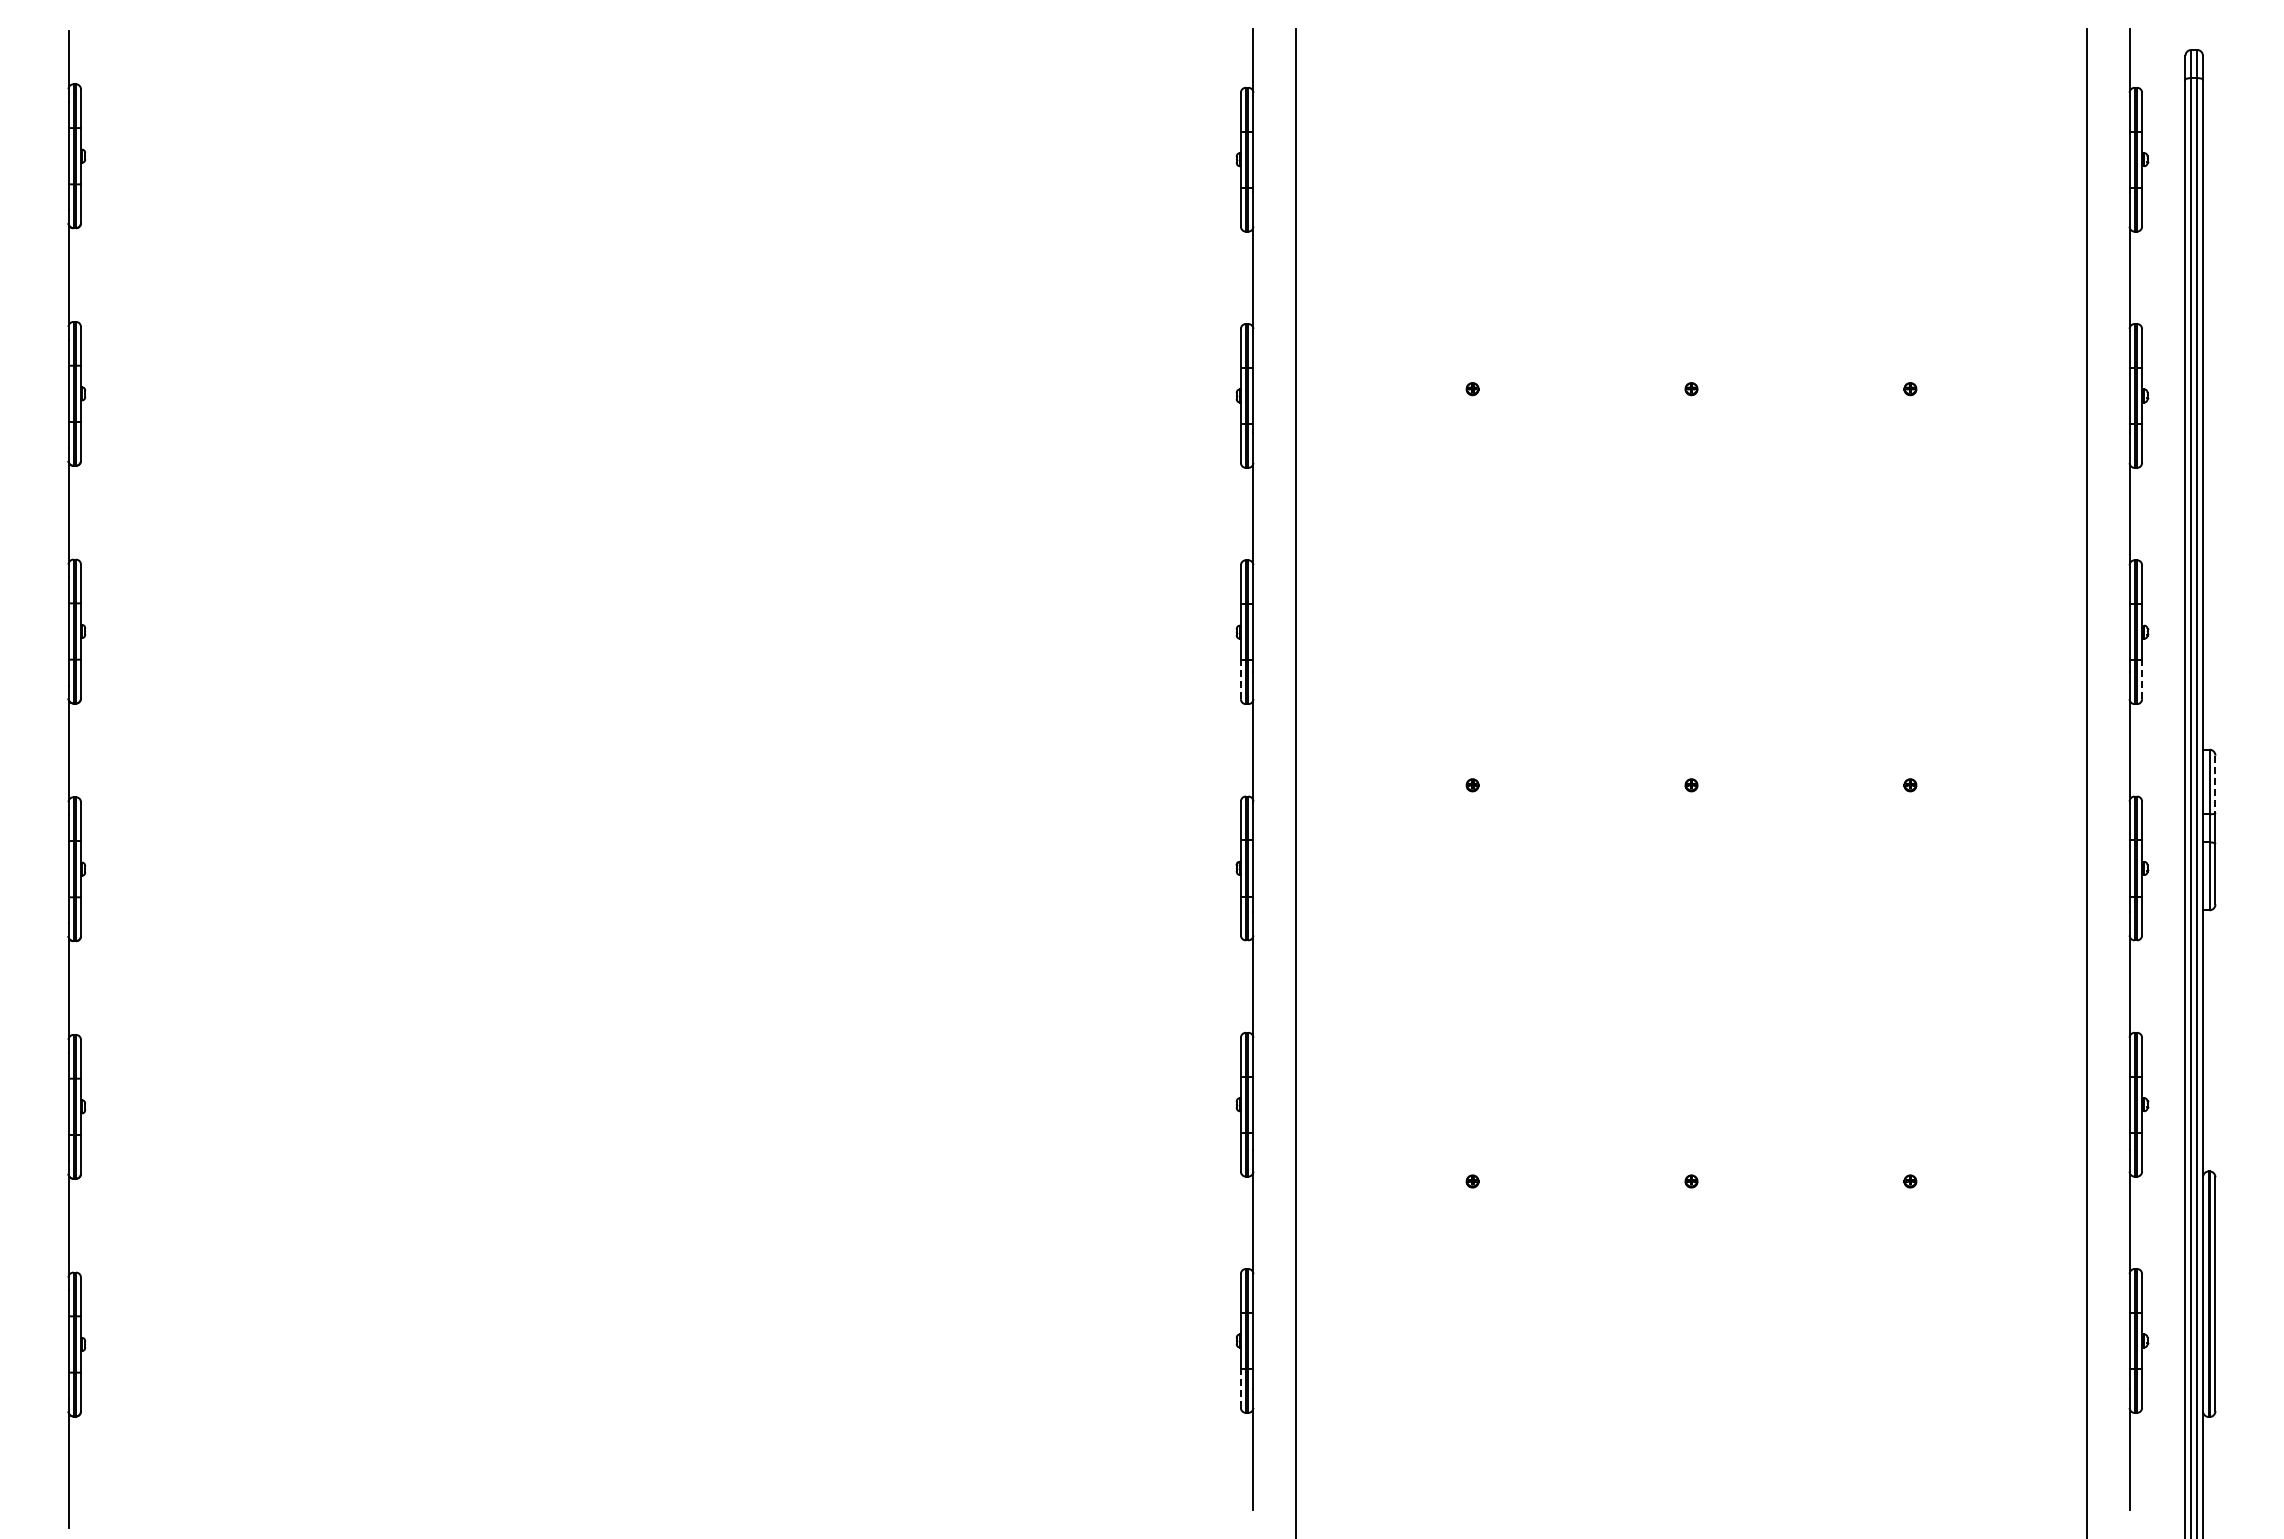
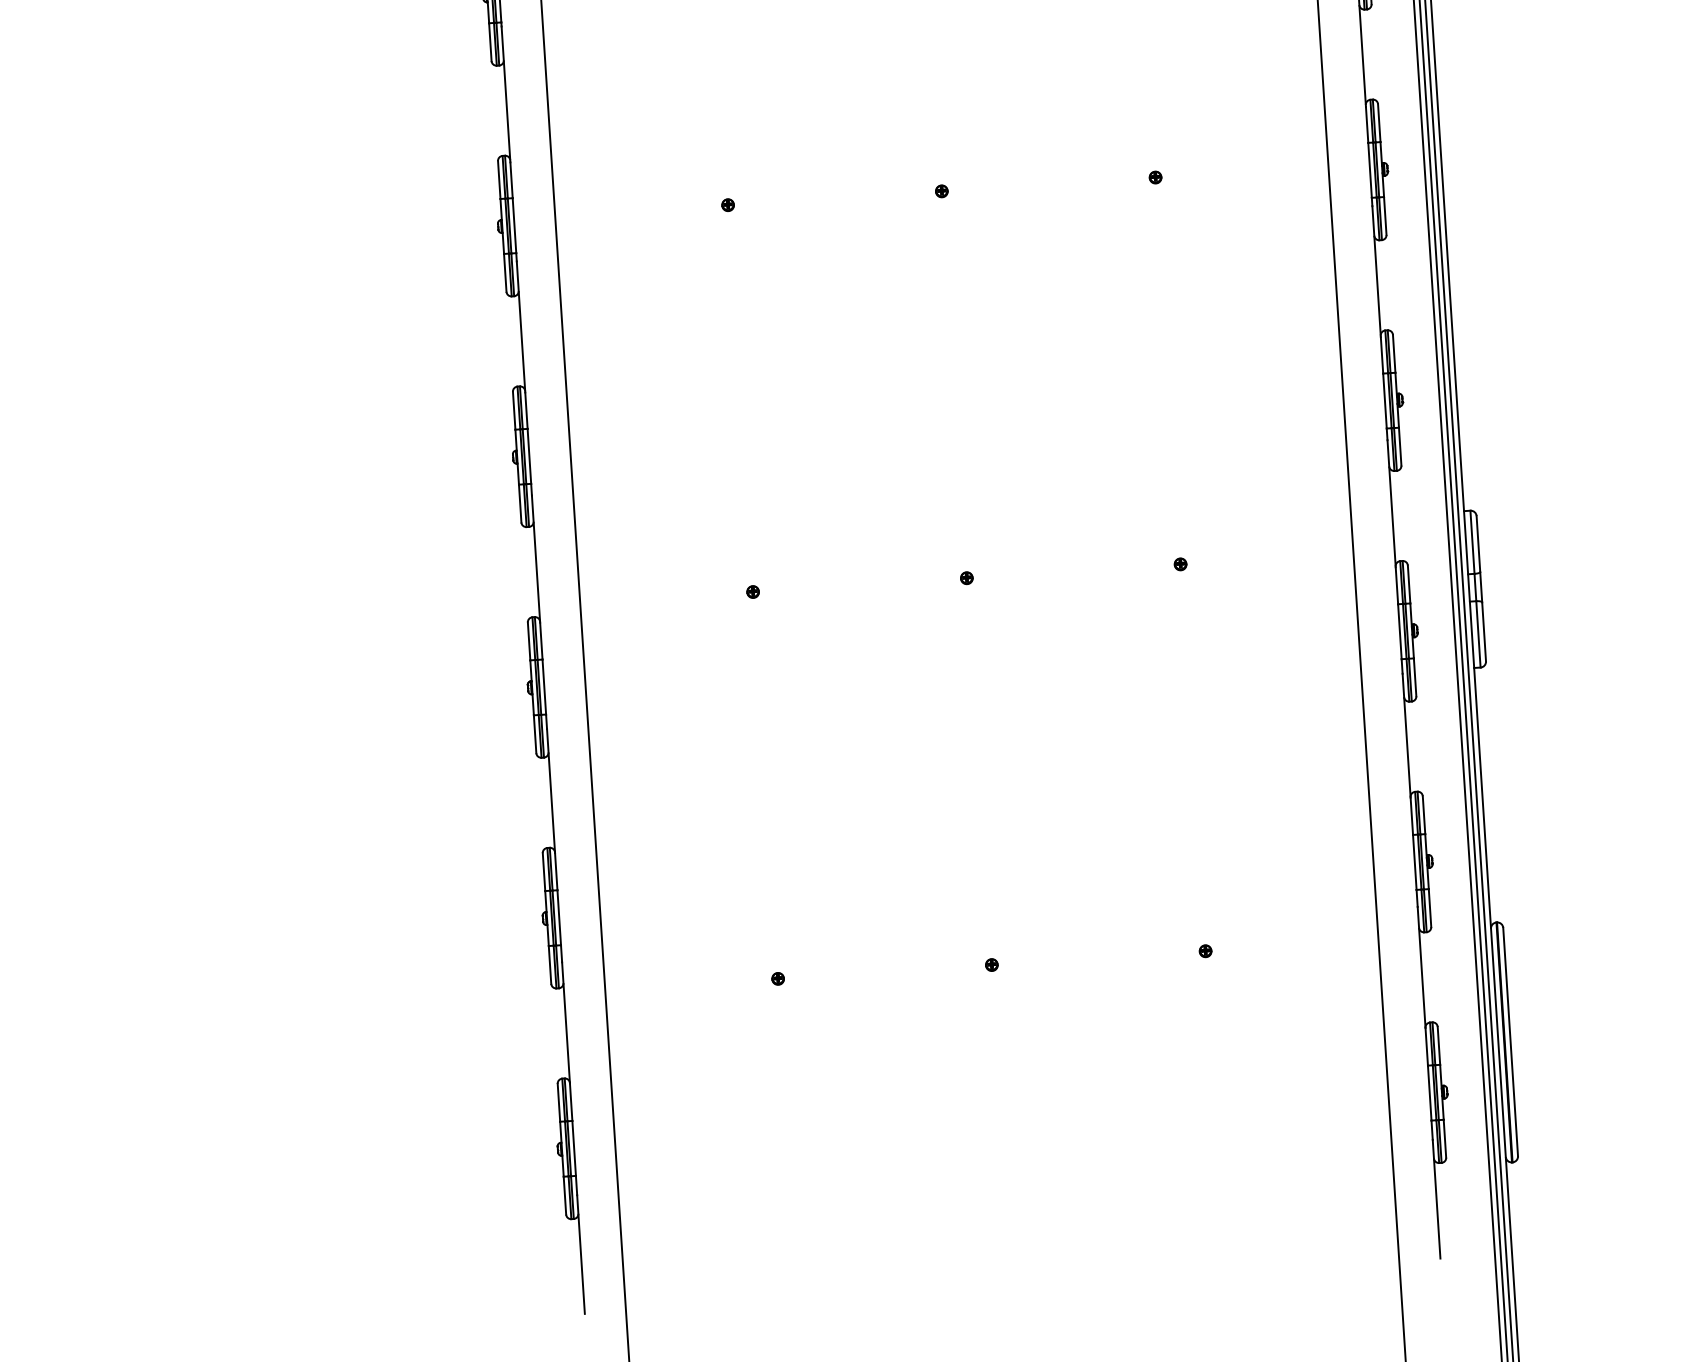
line: (1240, 679) -> (519, 503), dashed -> solid
line: (2142, 679) -> (1400, 446), dashed -> solid
line: (2215, 784) -> (1478, 544), dashed -> solid
line: (1240, 1387) -> (564, 1194), dashed -> solid

